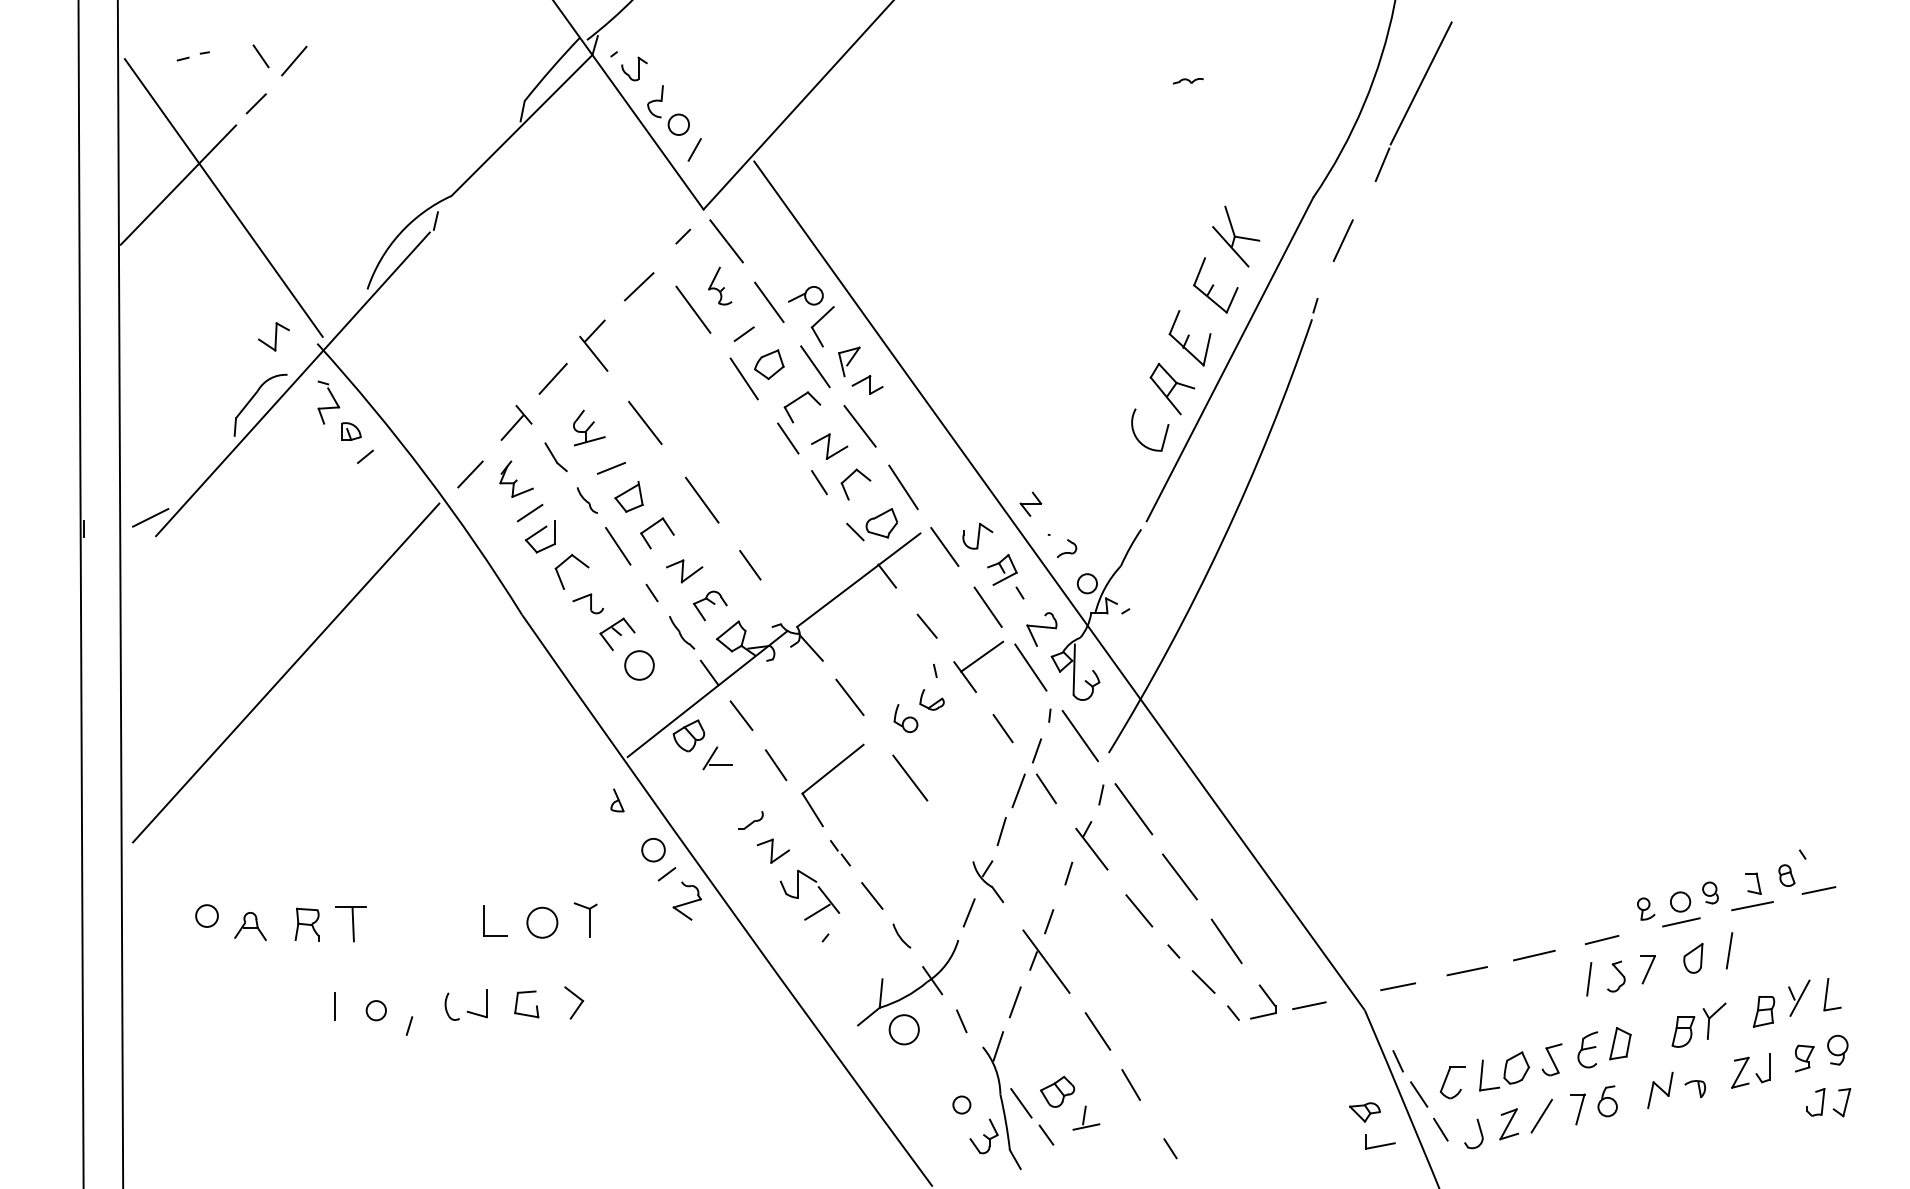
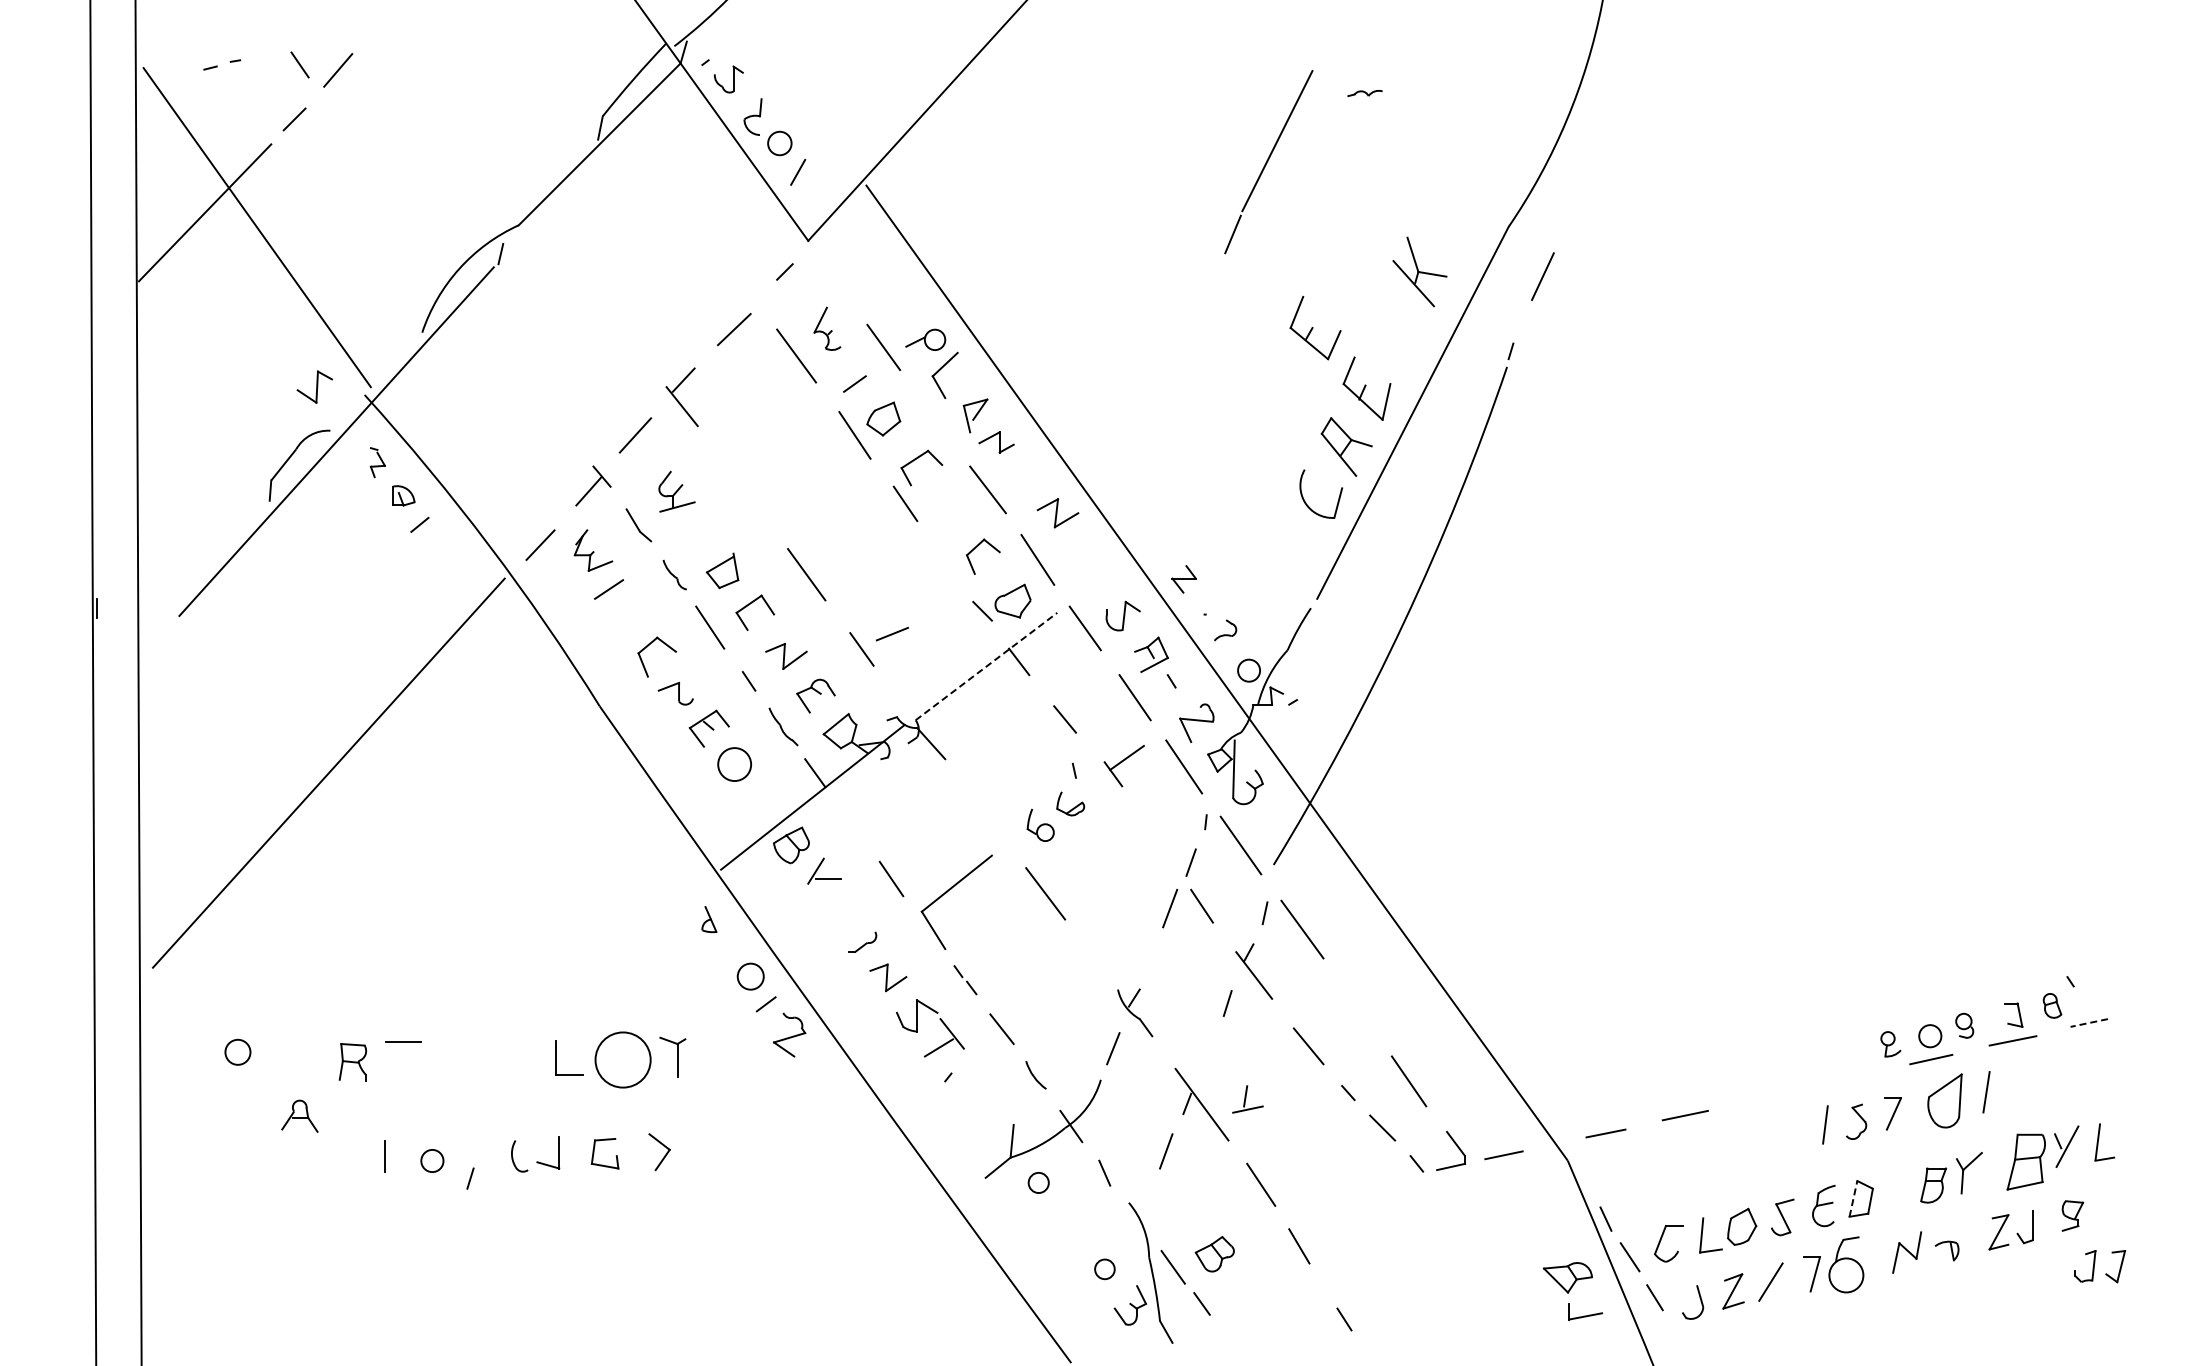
part: (1413, 102) -> (1268, 162), moved
line: (726, 241) -> (834, 277), removed
part: (1215, 284) -> (1315, 327), moved
line: (815, 366) -> (936, 421), removed
part: (328, 402) -> (377, 462), size x0.6
line: (645, 422) -> (741, 485), removed
part: (829, 446) -> (1057, 513), moved
line: (610, 467) -> (891, 633), moved
line: (818, 482) -> (940, 554), removed
line: (150, 517) -> (172, 594), removed
part: (540, 536) -> (620, 616), removed
line: (858, 580) -> (986, 666), solid -> dashed
part: (978, 666) -> (1124, 765), size x0.7
line: (849, 696) -> (975, 800), removed
line: (741, 715) -> (851, 821), removed
line: (1003, 728) -> (1152, 836), removed
line: (1001, 830) -> (1150, 954), removed
line: (1179, 877) -> (1354, 1007), removed
line: (1818, 890) -> (2088, 1023), solid -> dashed
line: (1048, 921) -> (1204, 1058), removed
circle: (541, 922) -> (622, 1059), size x1.6
line: (352, 924) -> (405, 1062), removed
part: (250, 925) -> (299, 1115), moved
line: (1601, 939) -> (1839, 1079), removed
line: (1534, 955) -> (1762, 1097), removed
part: (1692, 958) -> (1944, 1100), size x1.6
part: (1763, 1012) -> (2025, 1162), size x1.6
circle: (904, 1029) -> (1038, 1182), size x0.6
line: (1613, 1043) -> (1853, 1198), solid -> dashed
line: (998, 1045) -> (1146, 1201), removed
part: (1837, 1049) -> (2110, 1205), removed
part: (1607, 1101) -> (1846, 1265), size x1.6
part: (1364, 1112) -> (1567, 1277), size x1.4
part: (1086, 1118) -> (1247, 1099), moved

